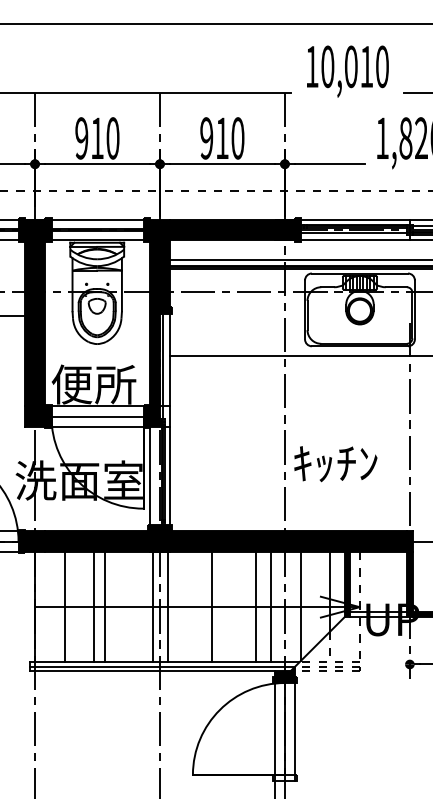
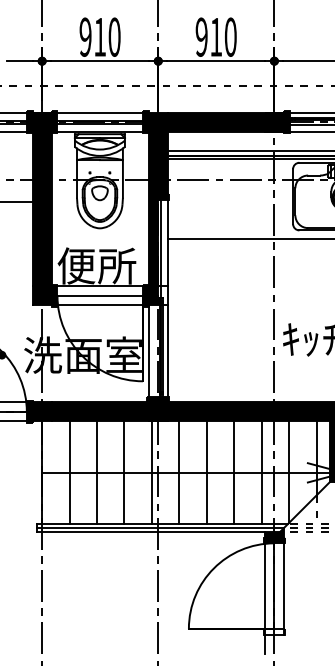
line: (104, 606) -> (124, 472), moved
line: (167, 606) -> (179, 472), moved
line: (255, 606) -> (234, 472), moved

